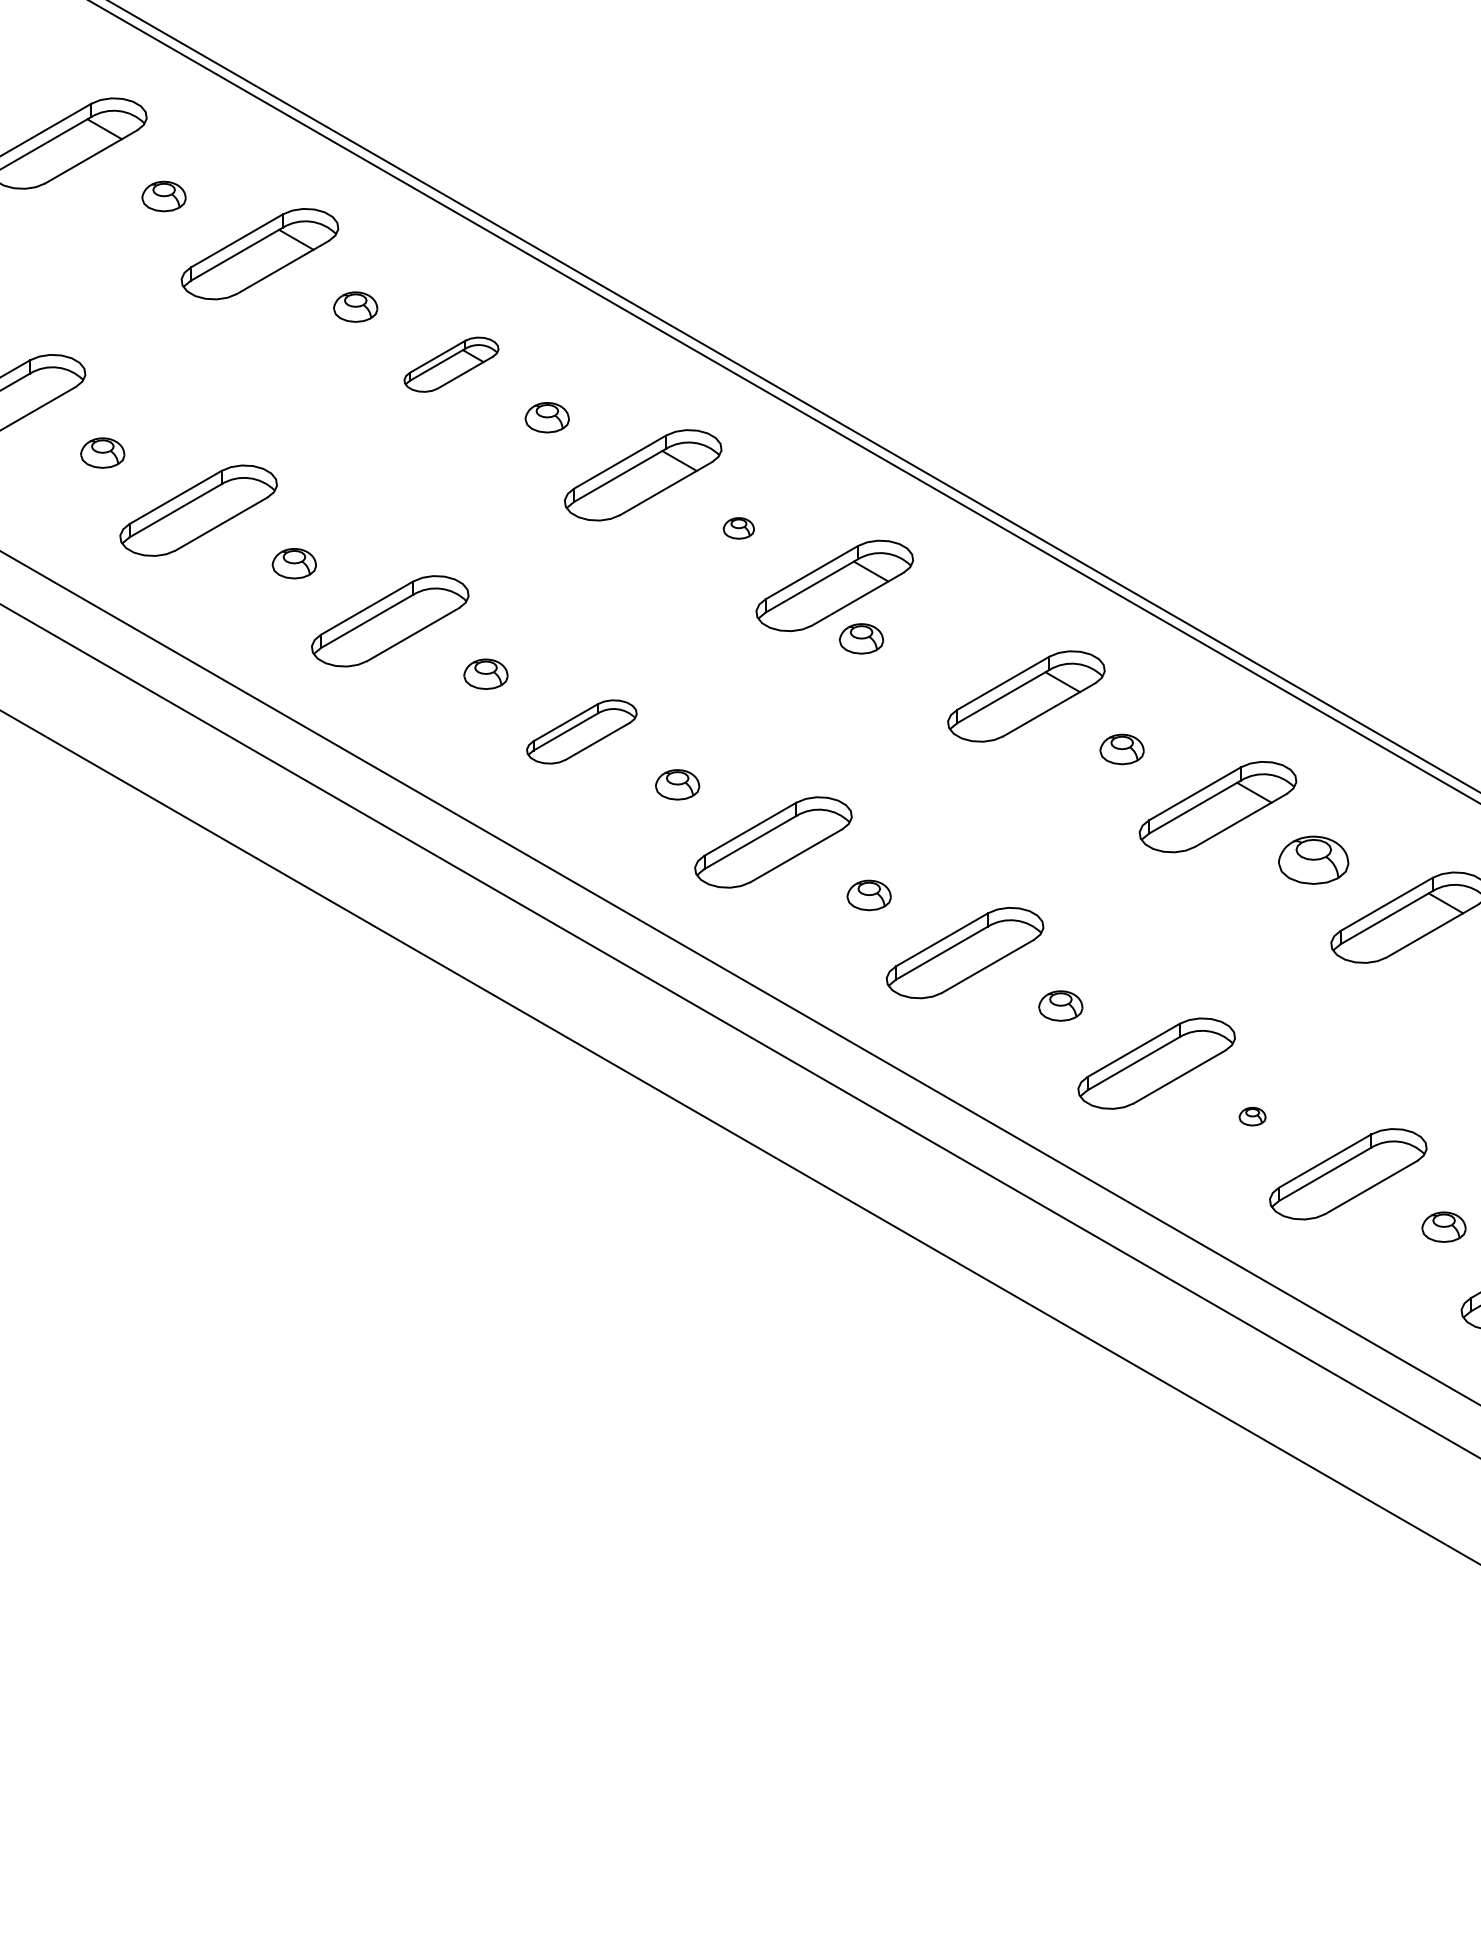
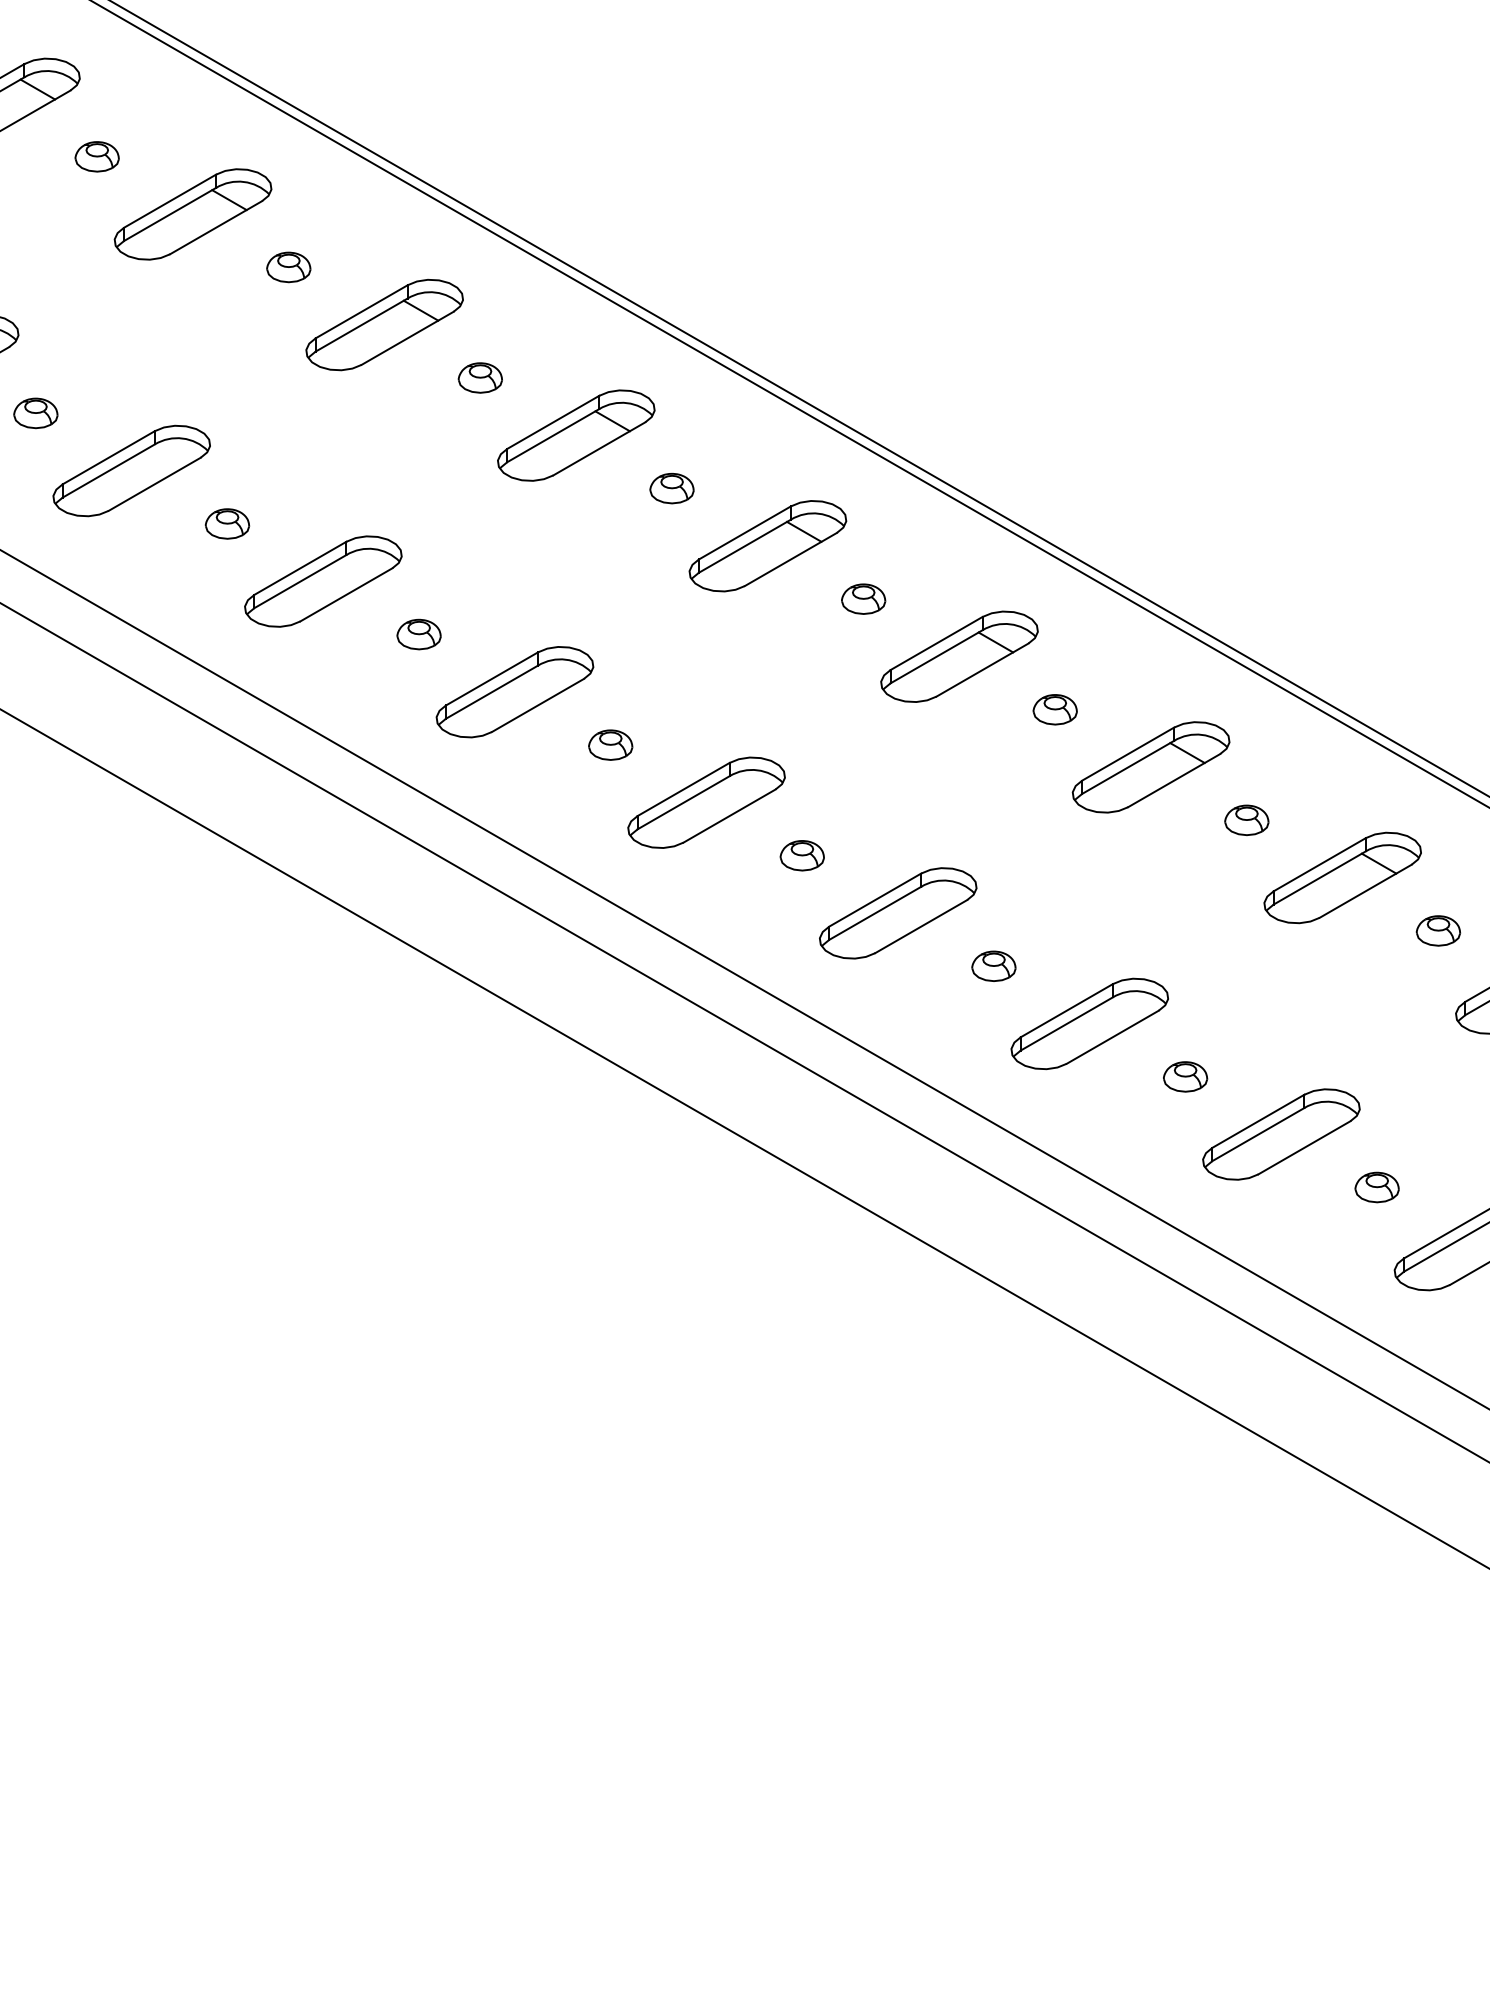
part: (451, 364) -> (384, 324), size x1.67
part: (738, 528) -> (671, 488), size x1.43
part: (861, 638) -> (863, 598), moved
part: (581, 732) -> (514, 692), size x1.43
part: (1313, 859) -> (1246, 819), size x0.62
part: (1252, 1116) -> (1185, 1076), size x1.67

